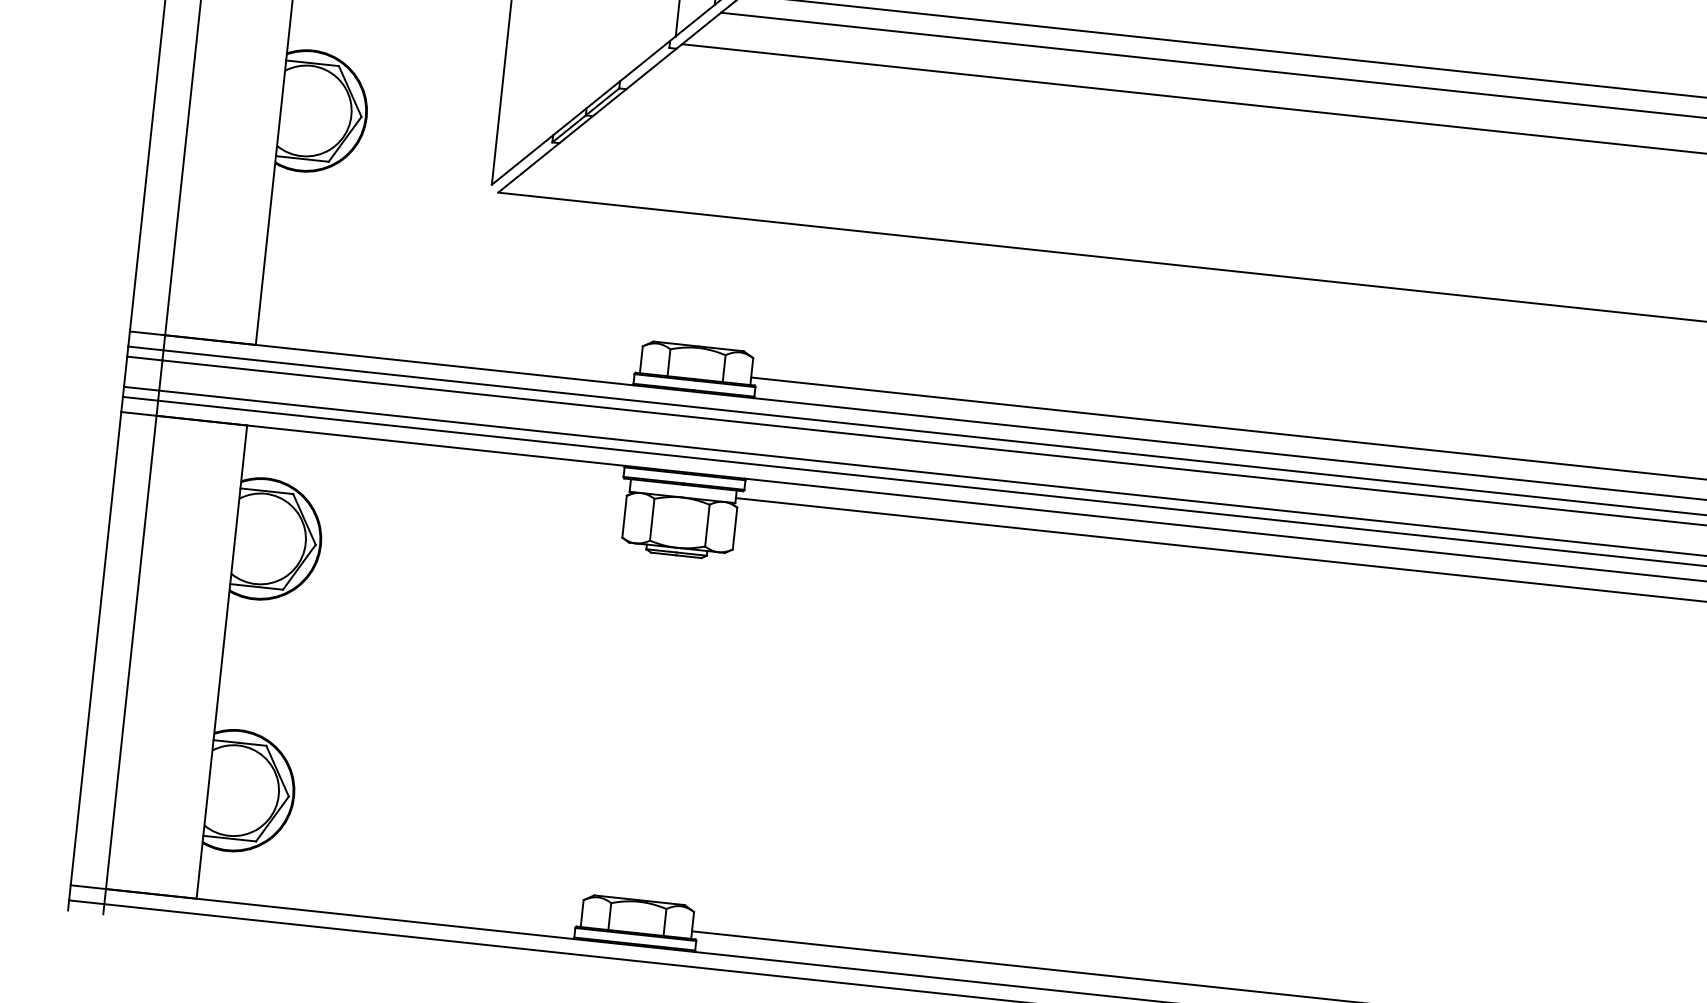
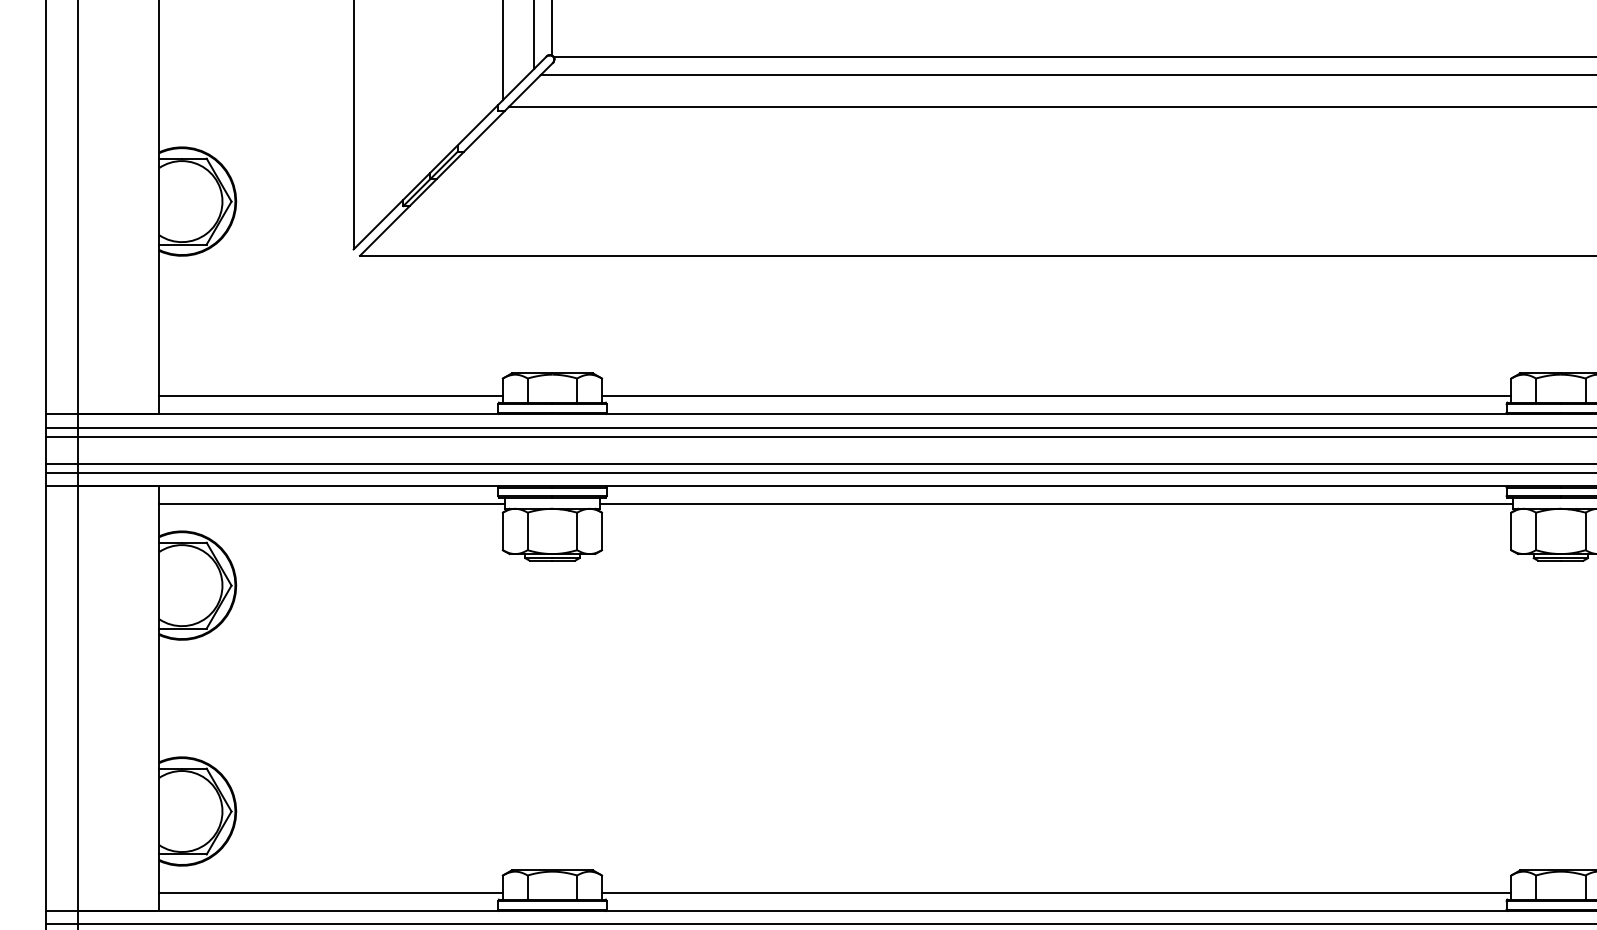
line: (448, 344) -> (330, 395), added
line: (437, 466) -> (332, 504), added
line: (389, 898) -> (330, 892), added

